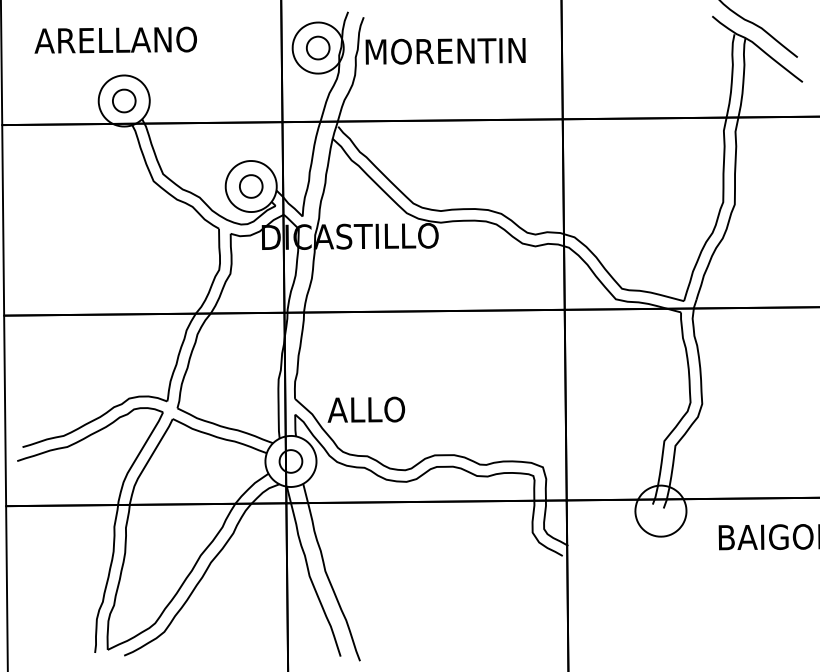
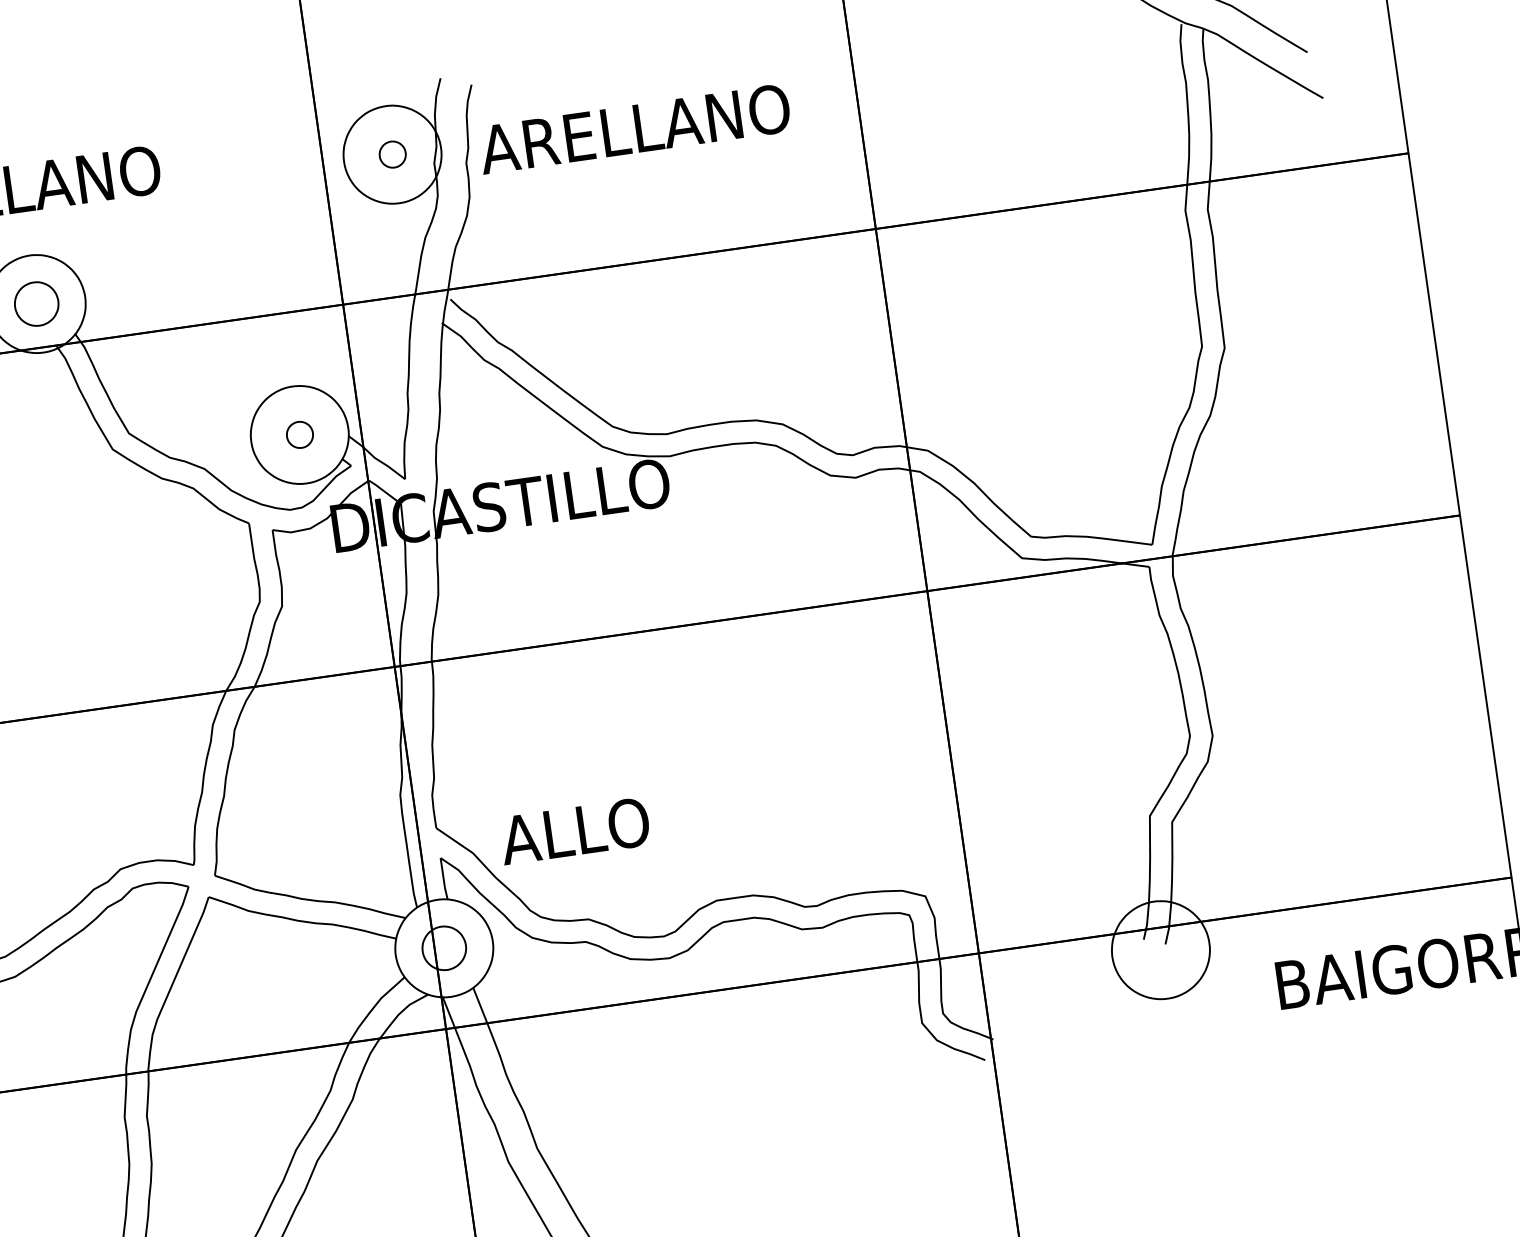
part: (318, 47) -> (392, 153), size x0.6
text: (444, 50) -> (633, 127), MORENTIN -> ARELLANO
part: (251, 186) -> (300, 434), size x0.6

